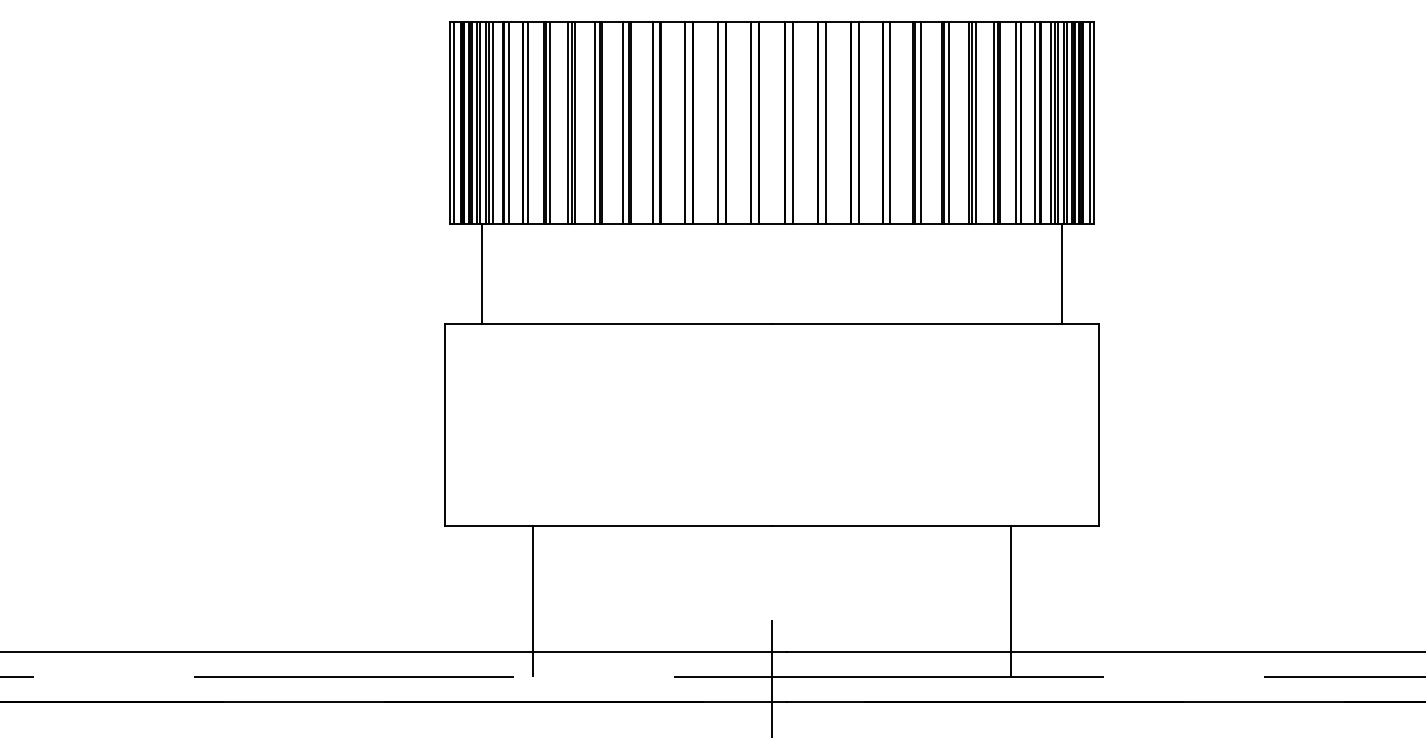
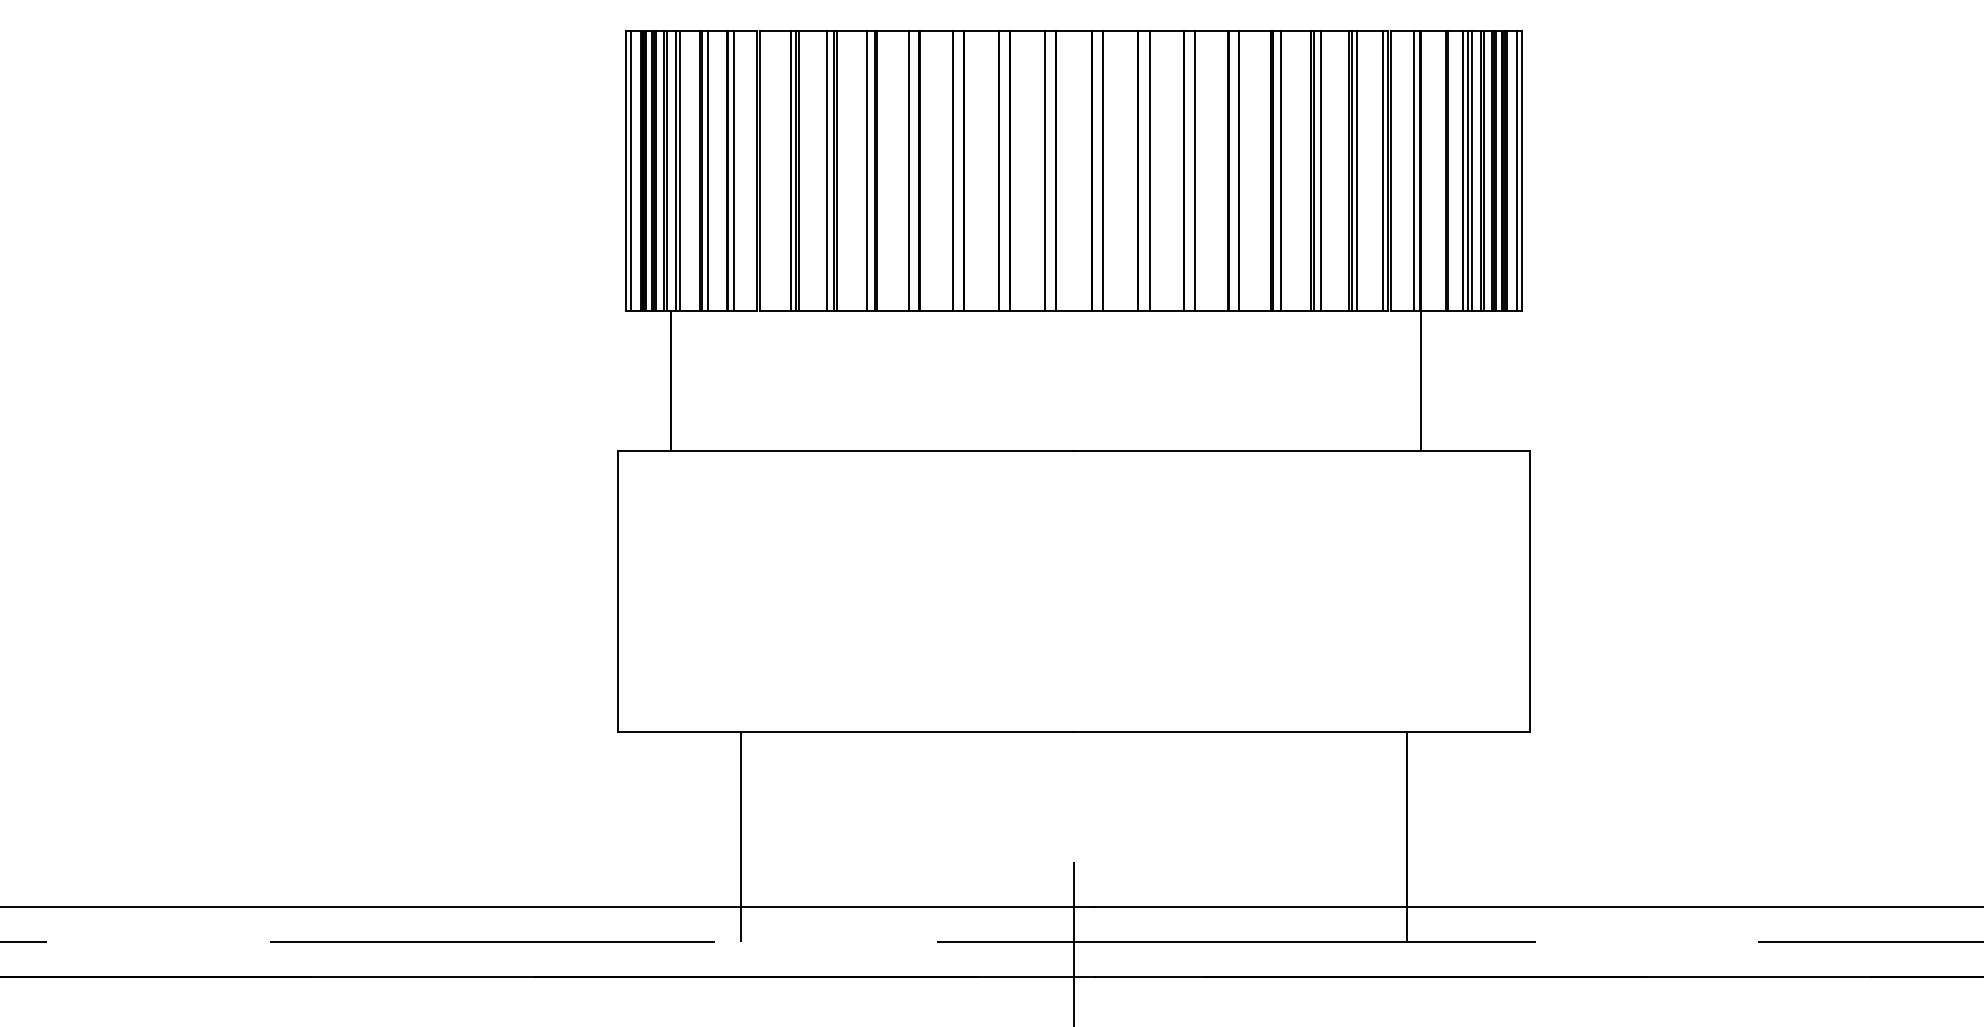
line: (492, 122) -> (685, 170), removed
line: (549, 122) -> (764, 170), removed
line: (1035, 122) -> (1440, 170), removed
line: (1061, 273) -> (1421, 380), moved

